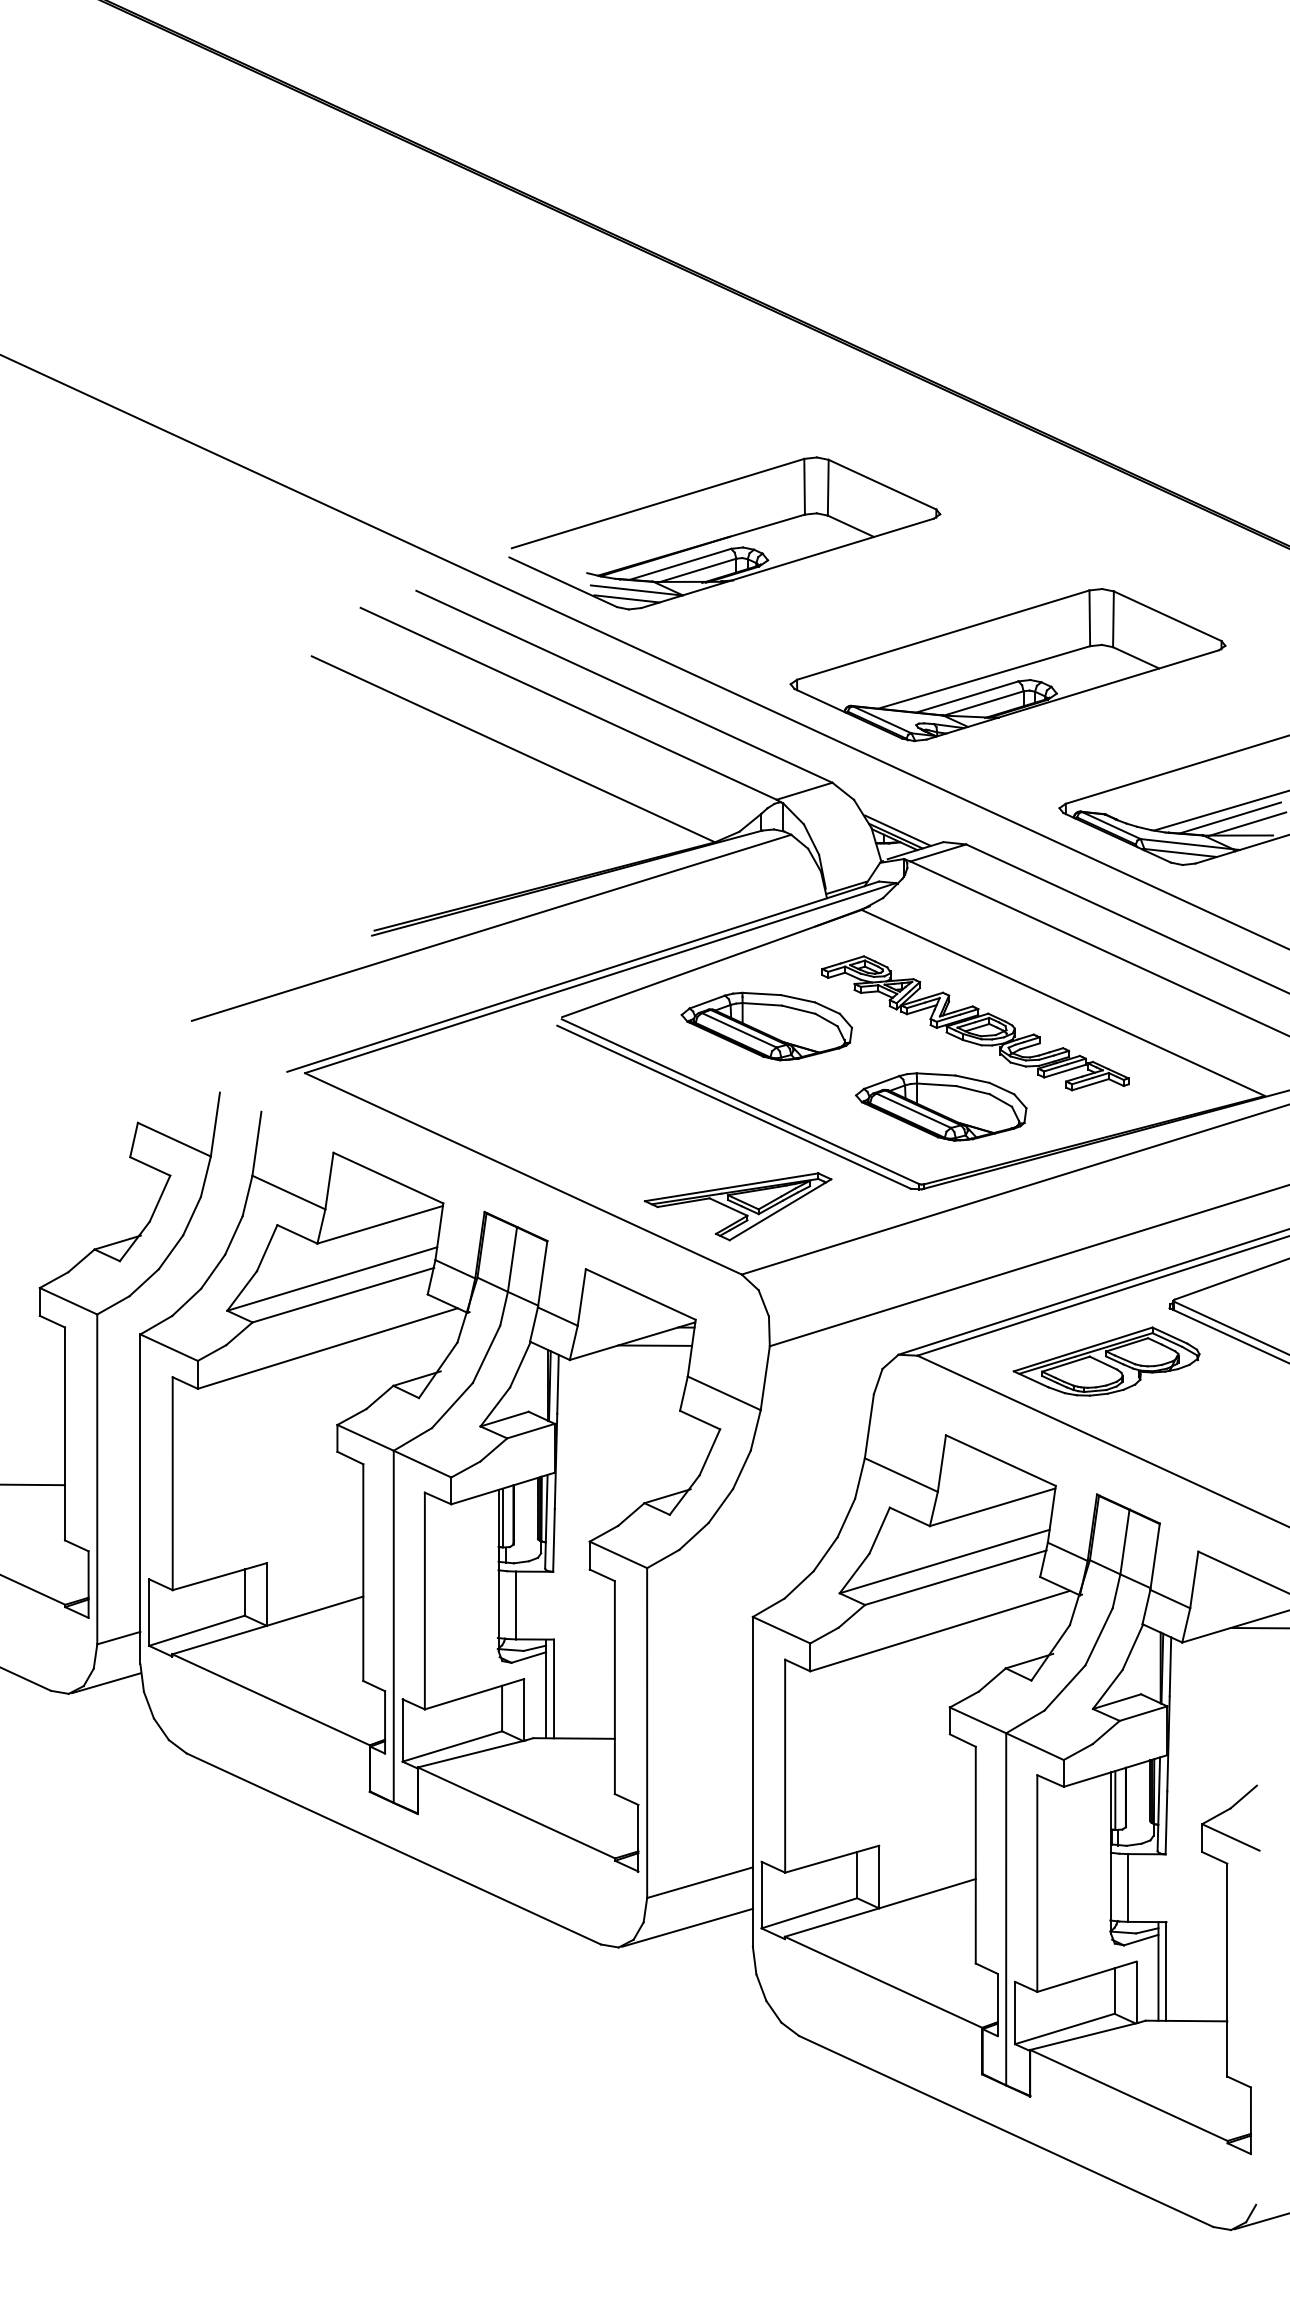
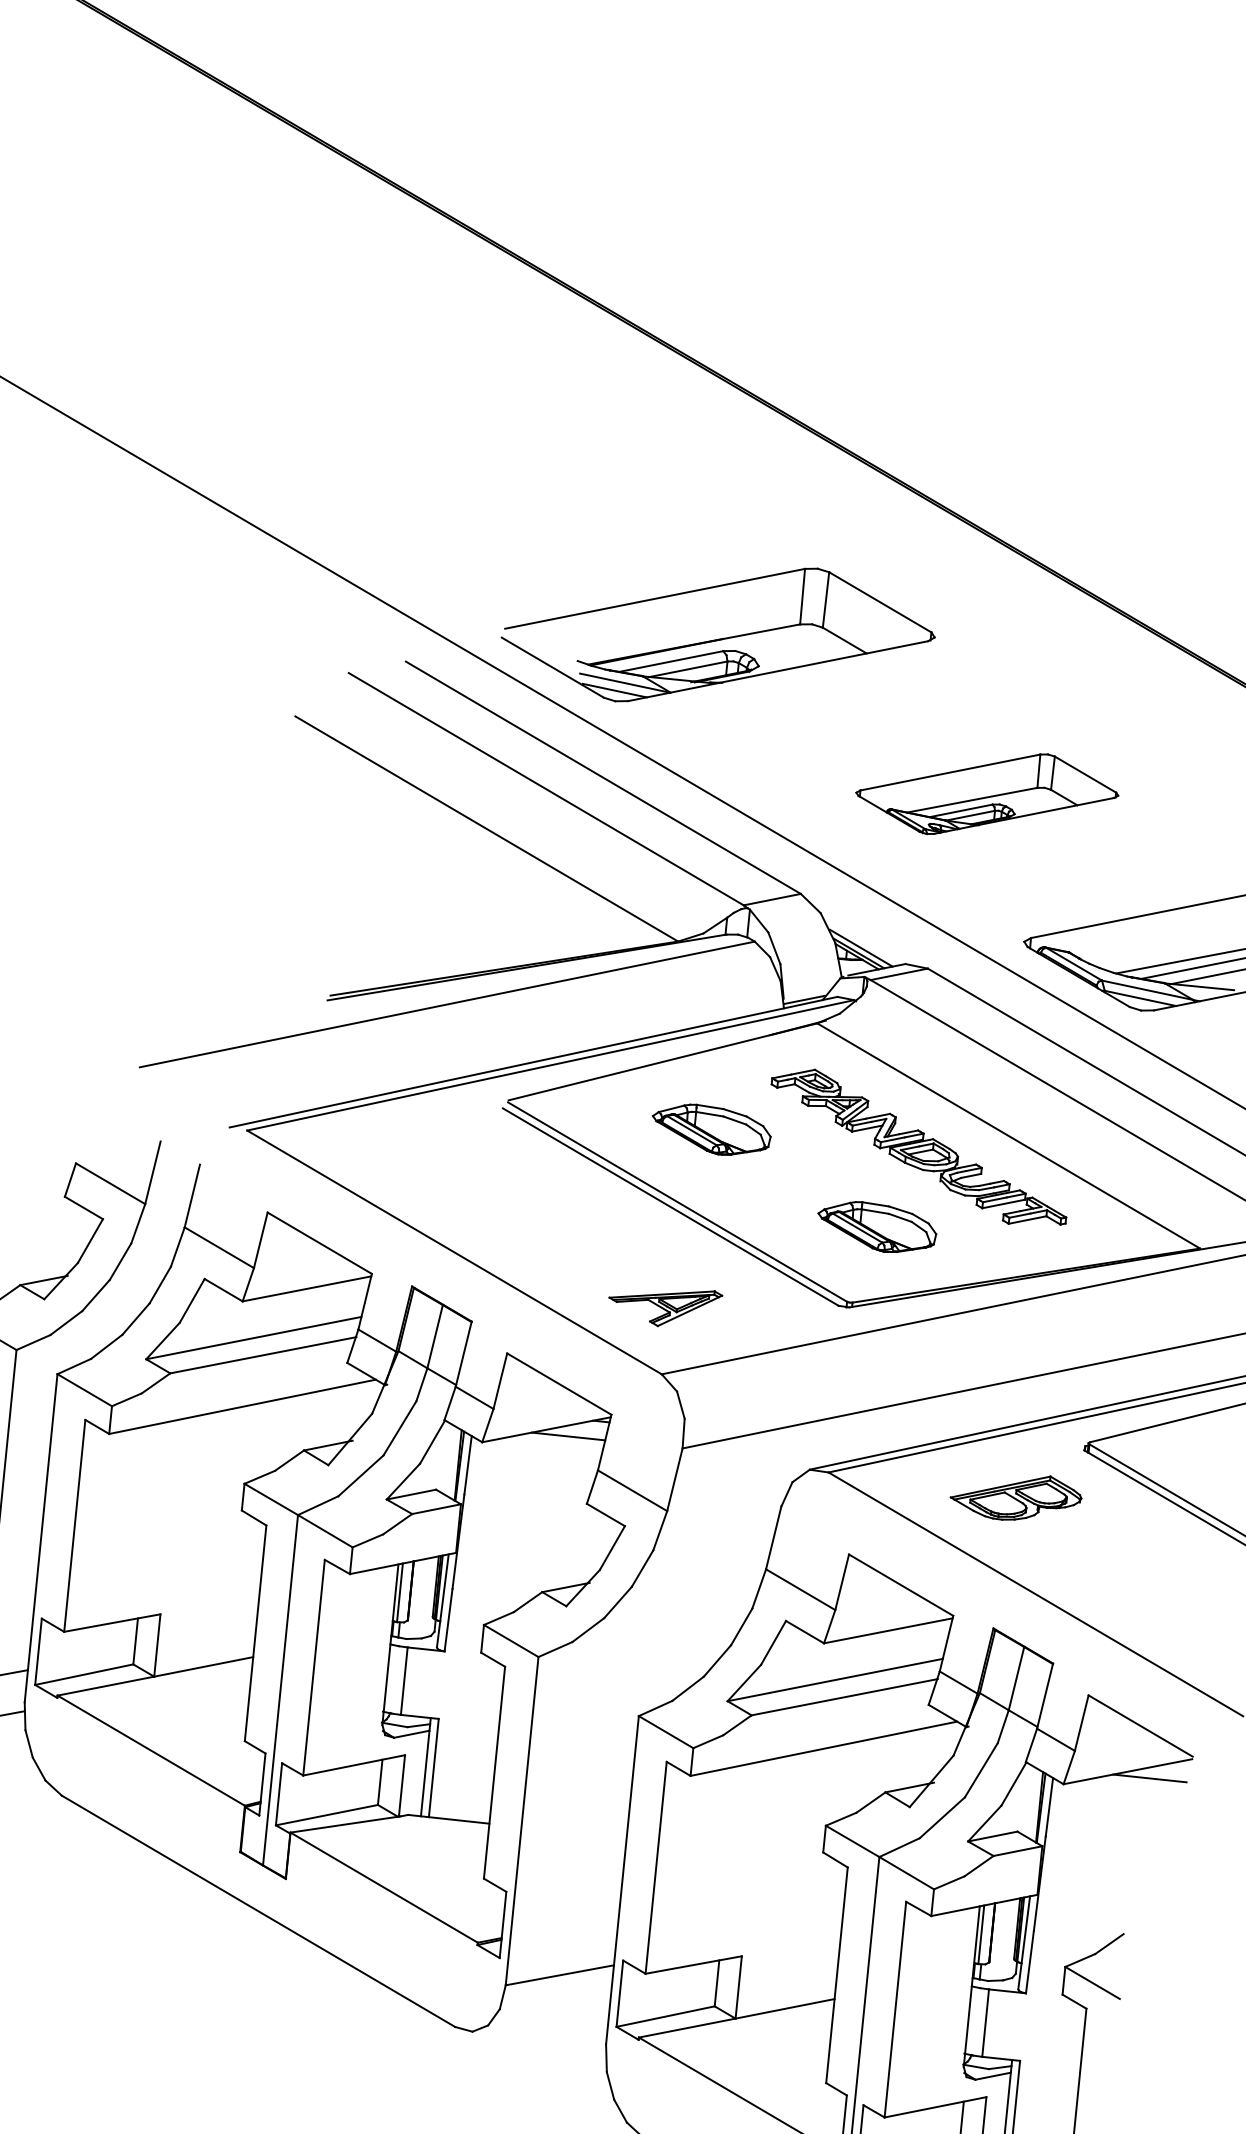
part: (1007, 664) -> (986, 793), size x0.6
part: (766, 1026) -> (711, 1129), size x0.7
part: (941, 1106) -> (877, 1226), size x0.7
part: (737, 1206) -> (664, 1306), size x0.6
part: (1106, 1361) -> (1016, 1497), size x0.7
line: (687, 1927) -> (542, 2018), removed

